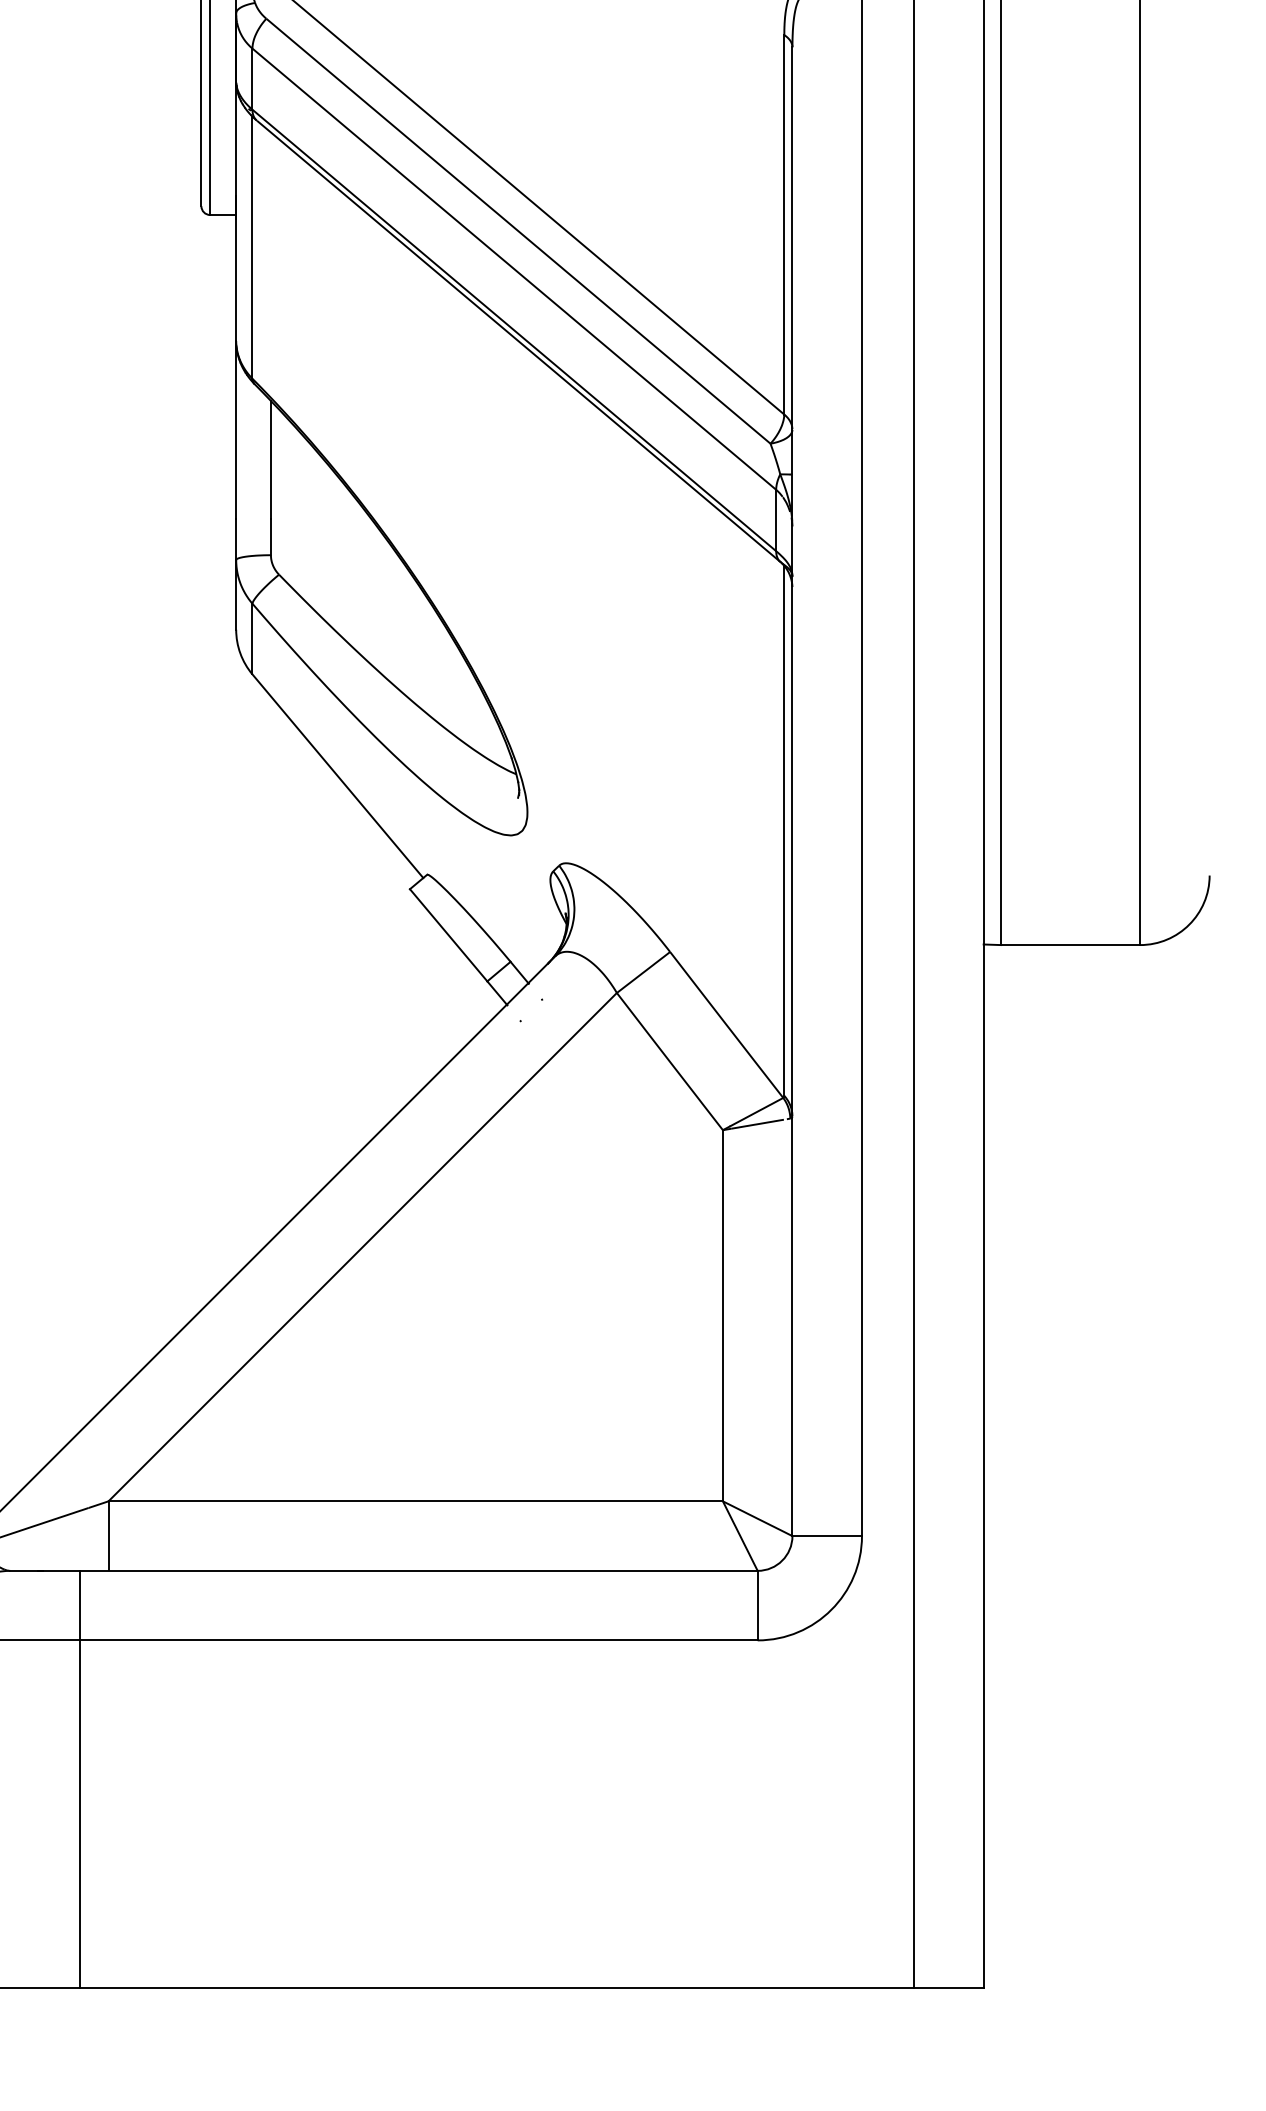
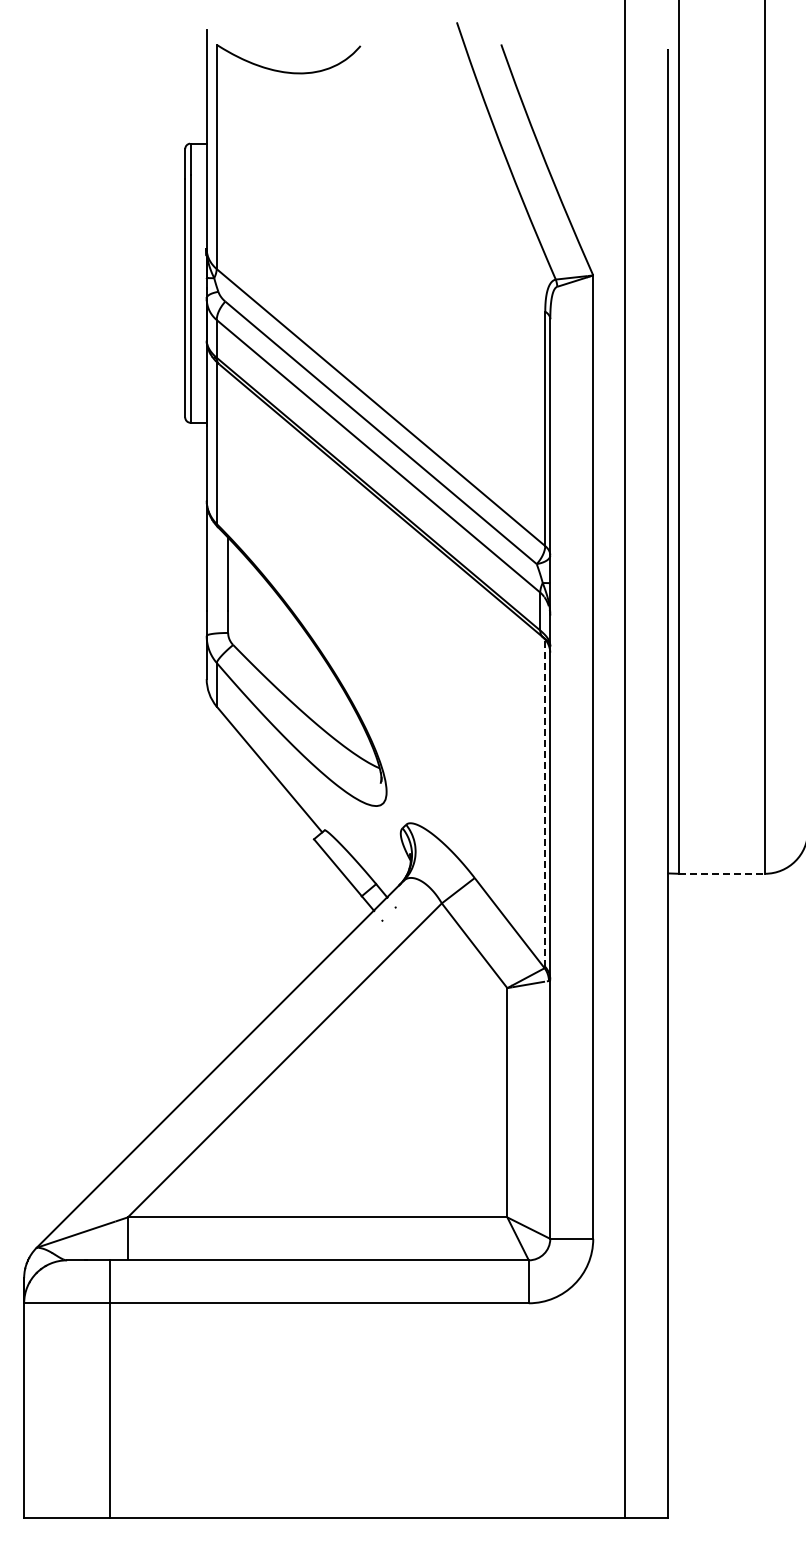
line: (784, 831) -> (545, 803), solid -> dashed
line: (1071, 944) -> (722, 873), solid -> dashed

